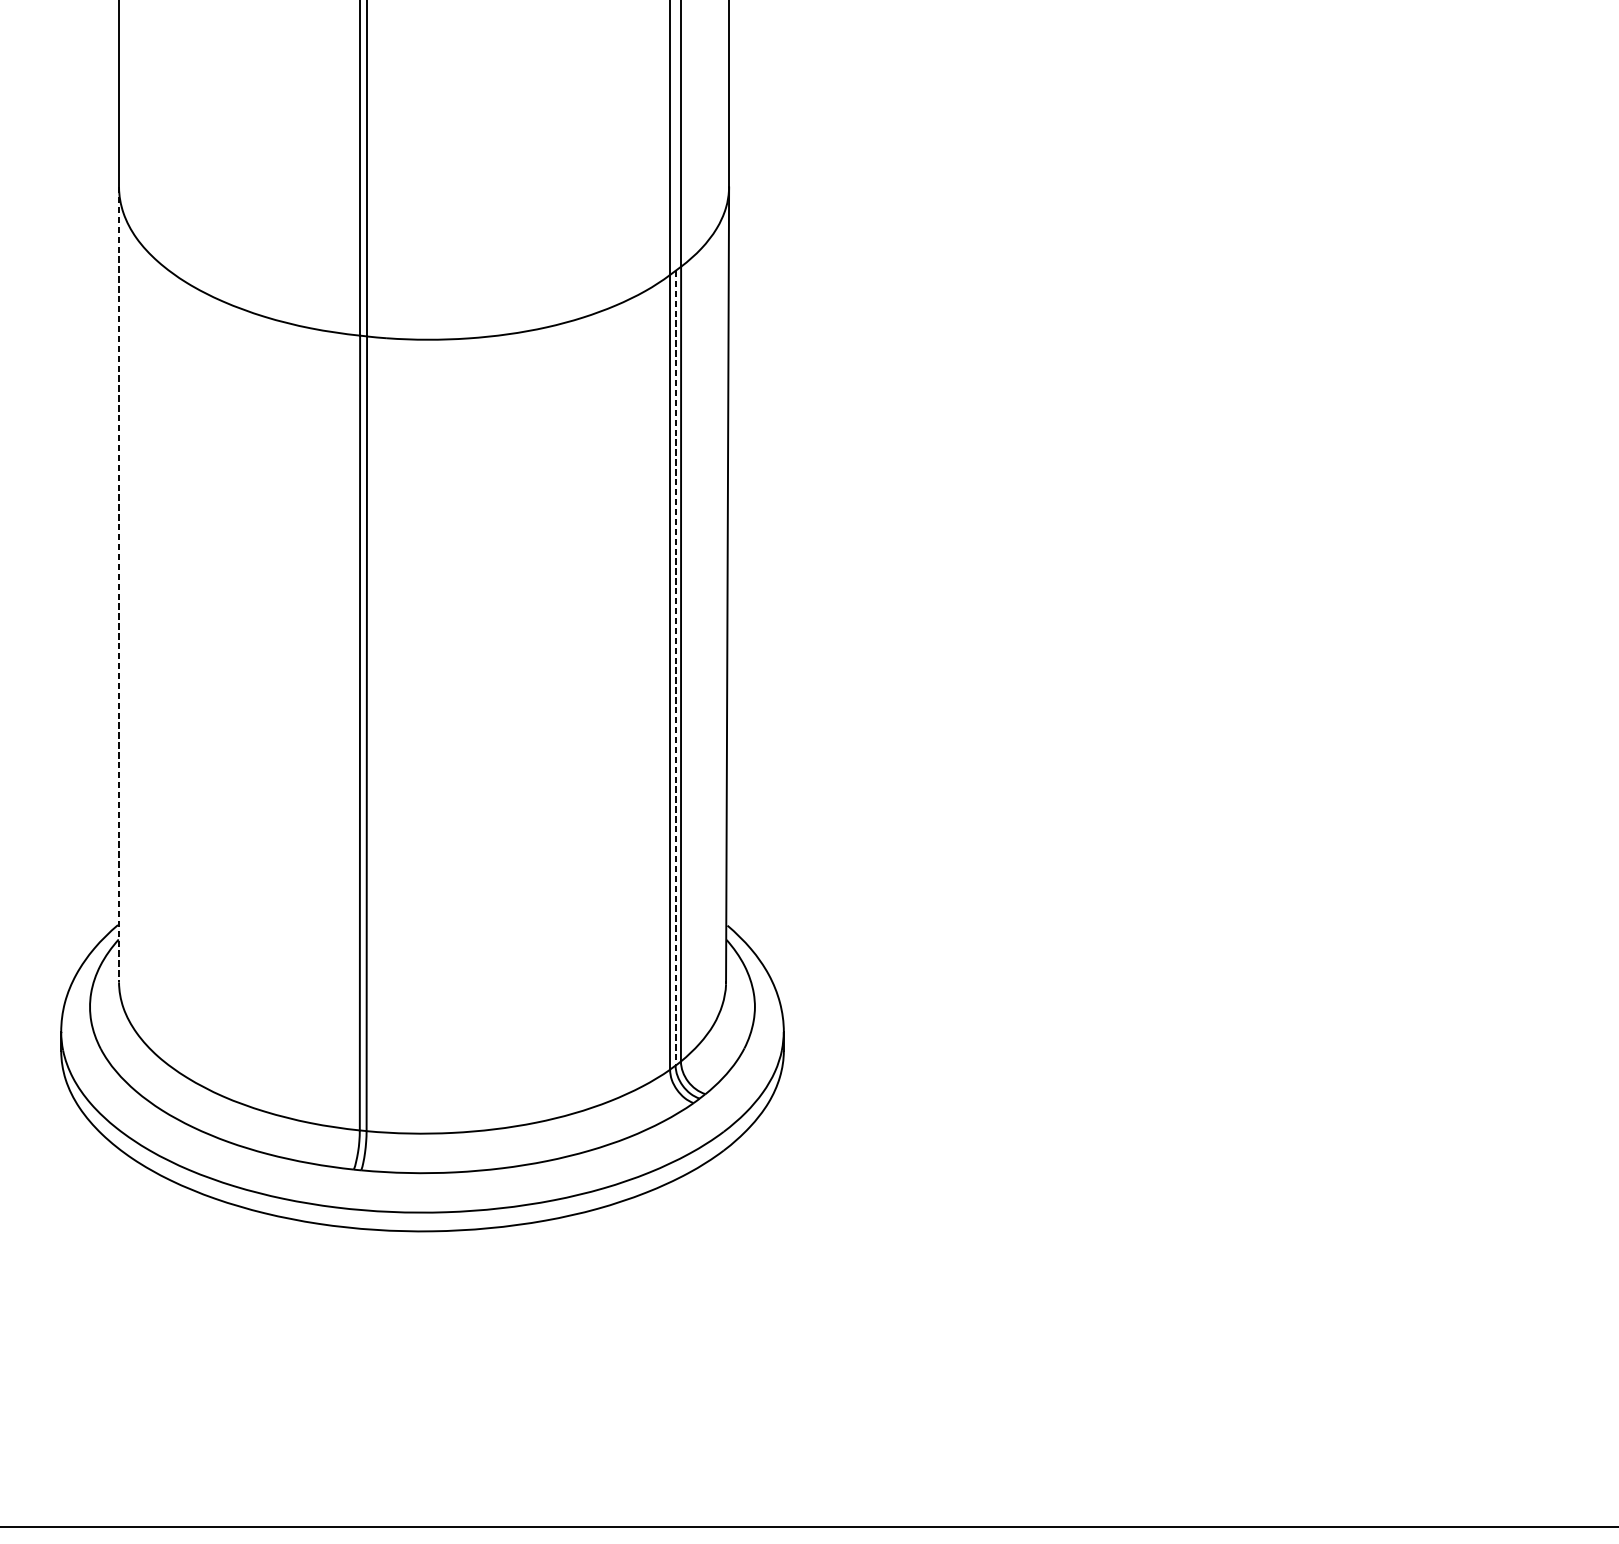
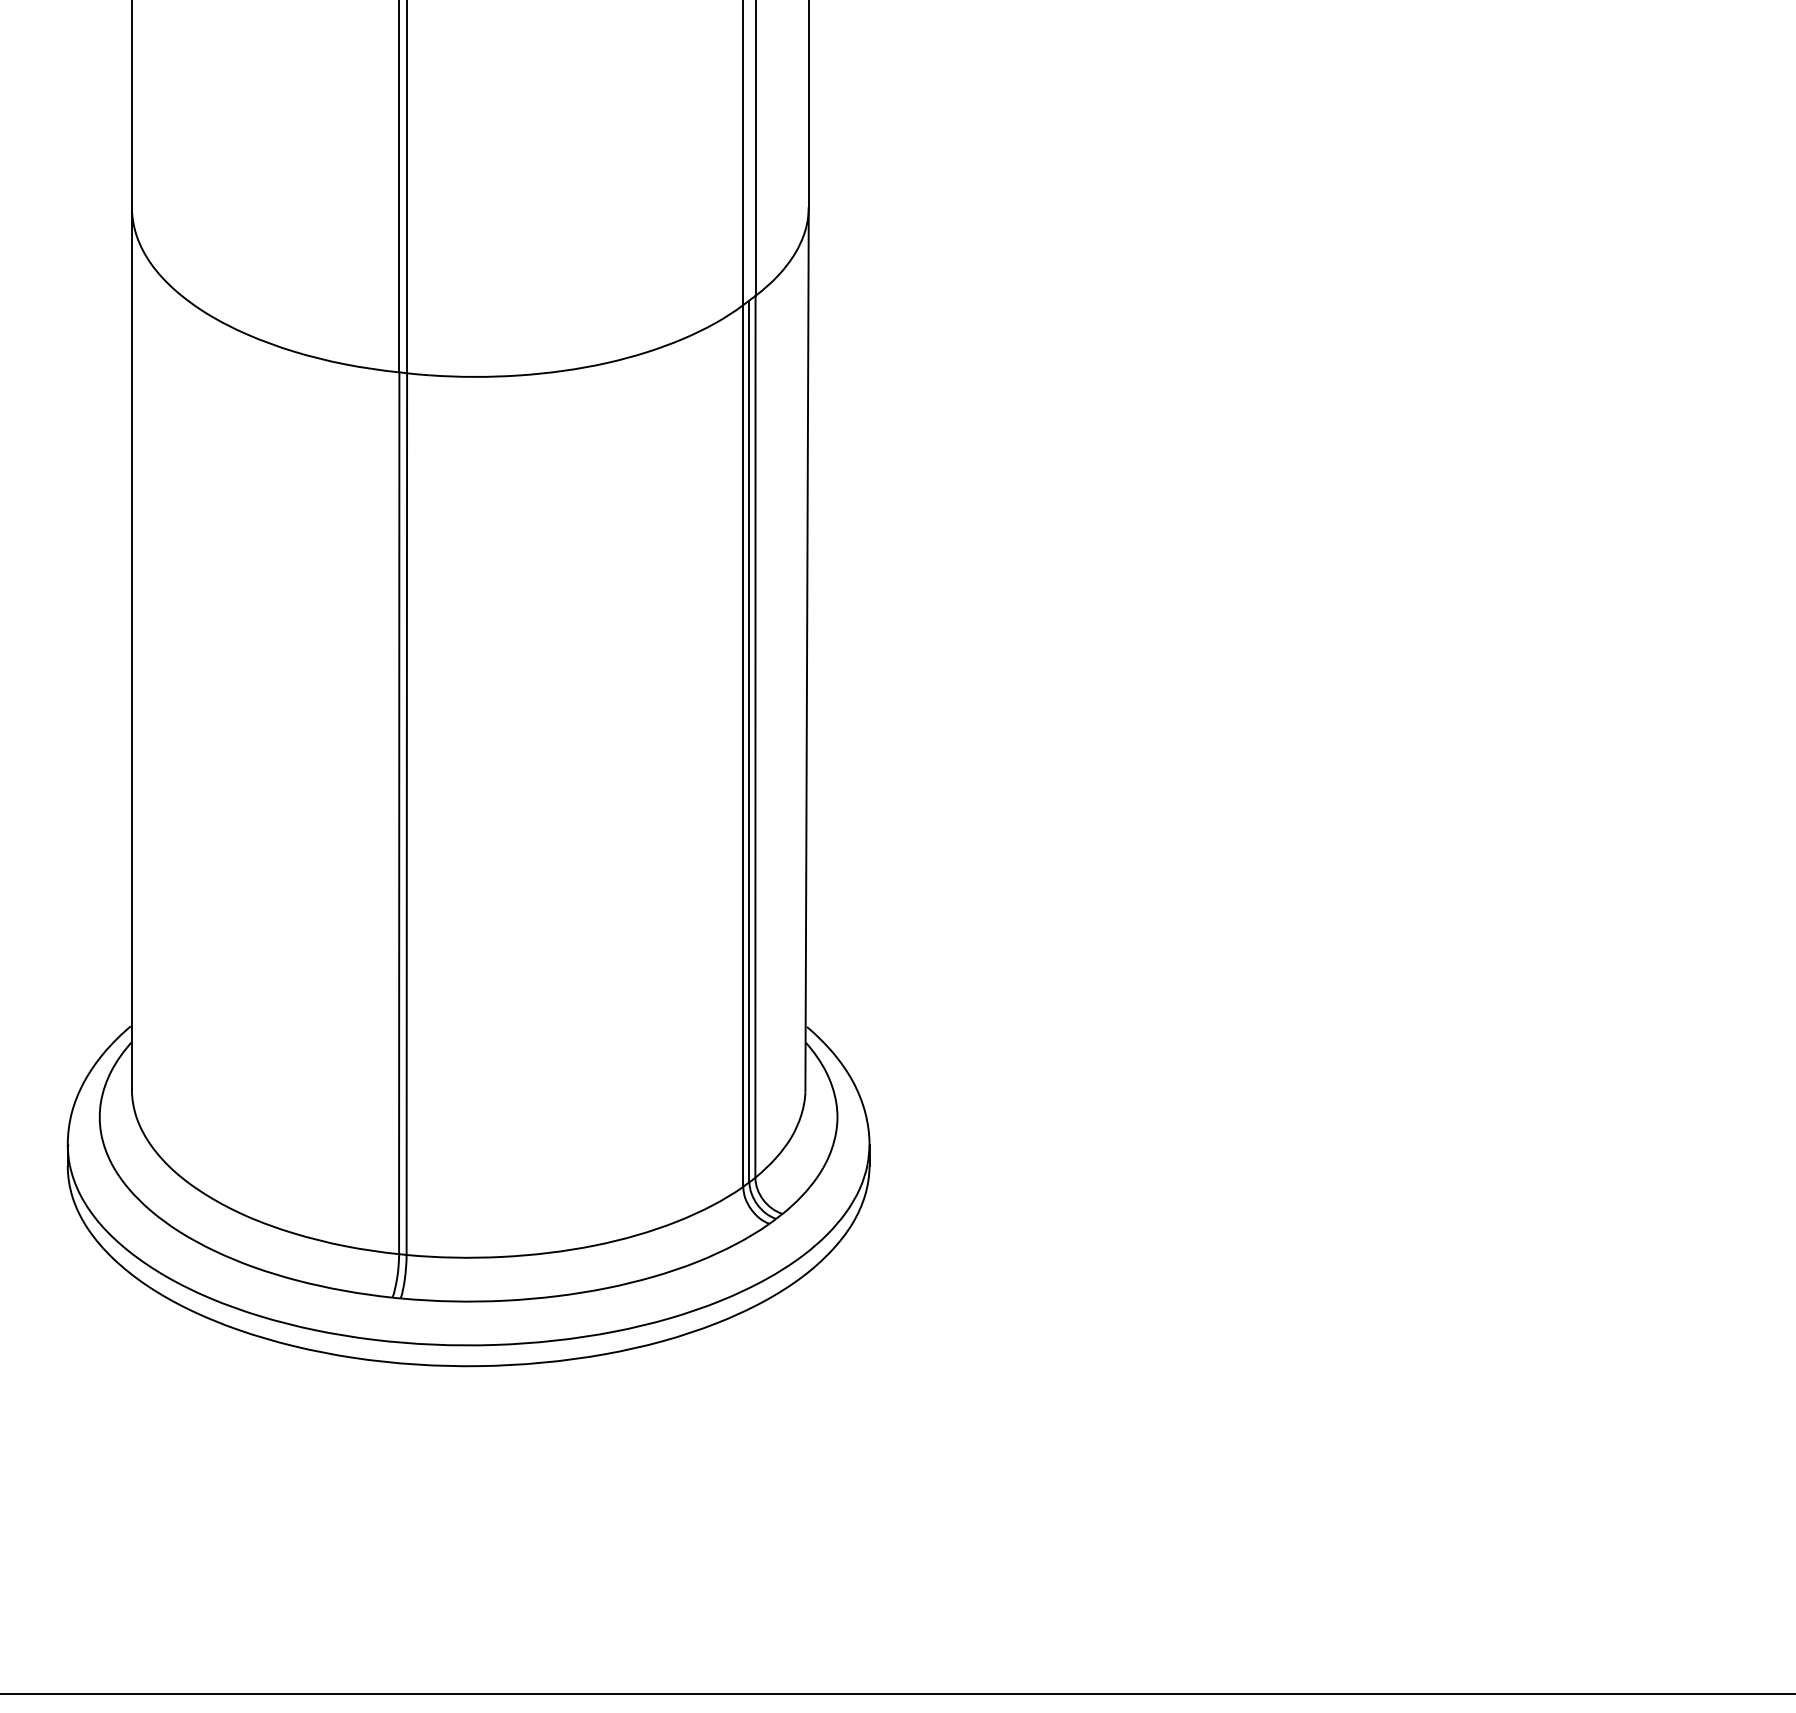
line: (118, 584) -> (131, 648), dashed -> solid
line: (675, 668) -> (749, 741), dashed -> solid

